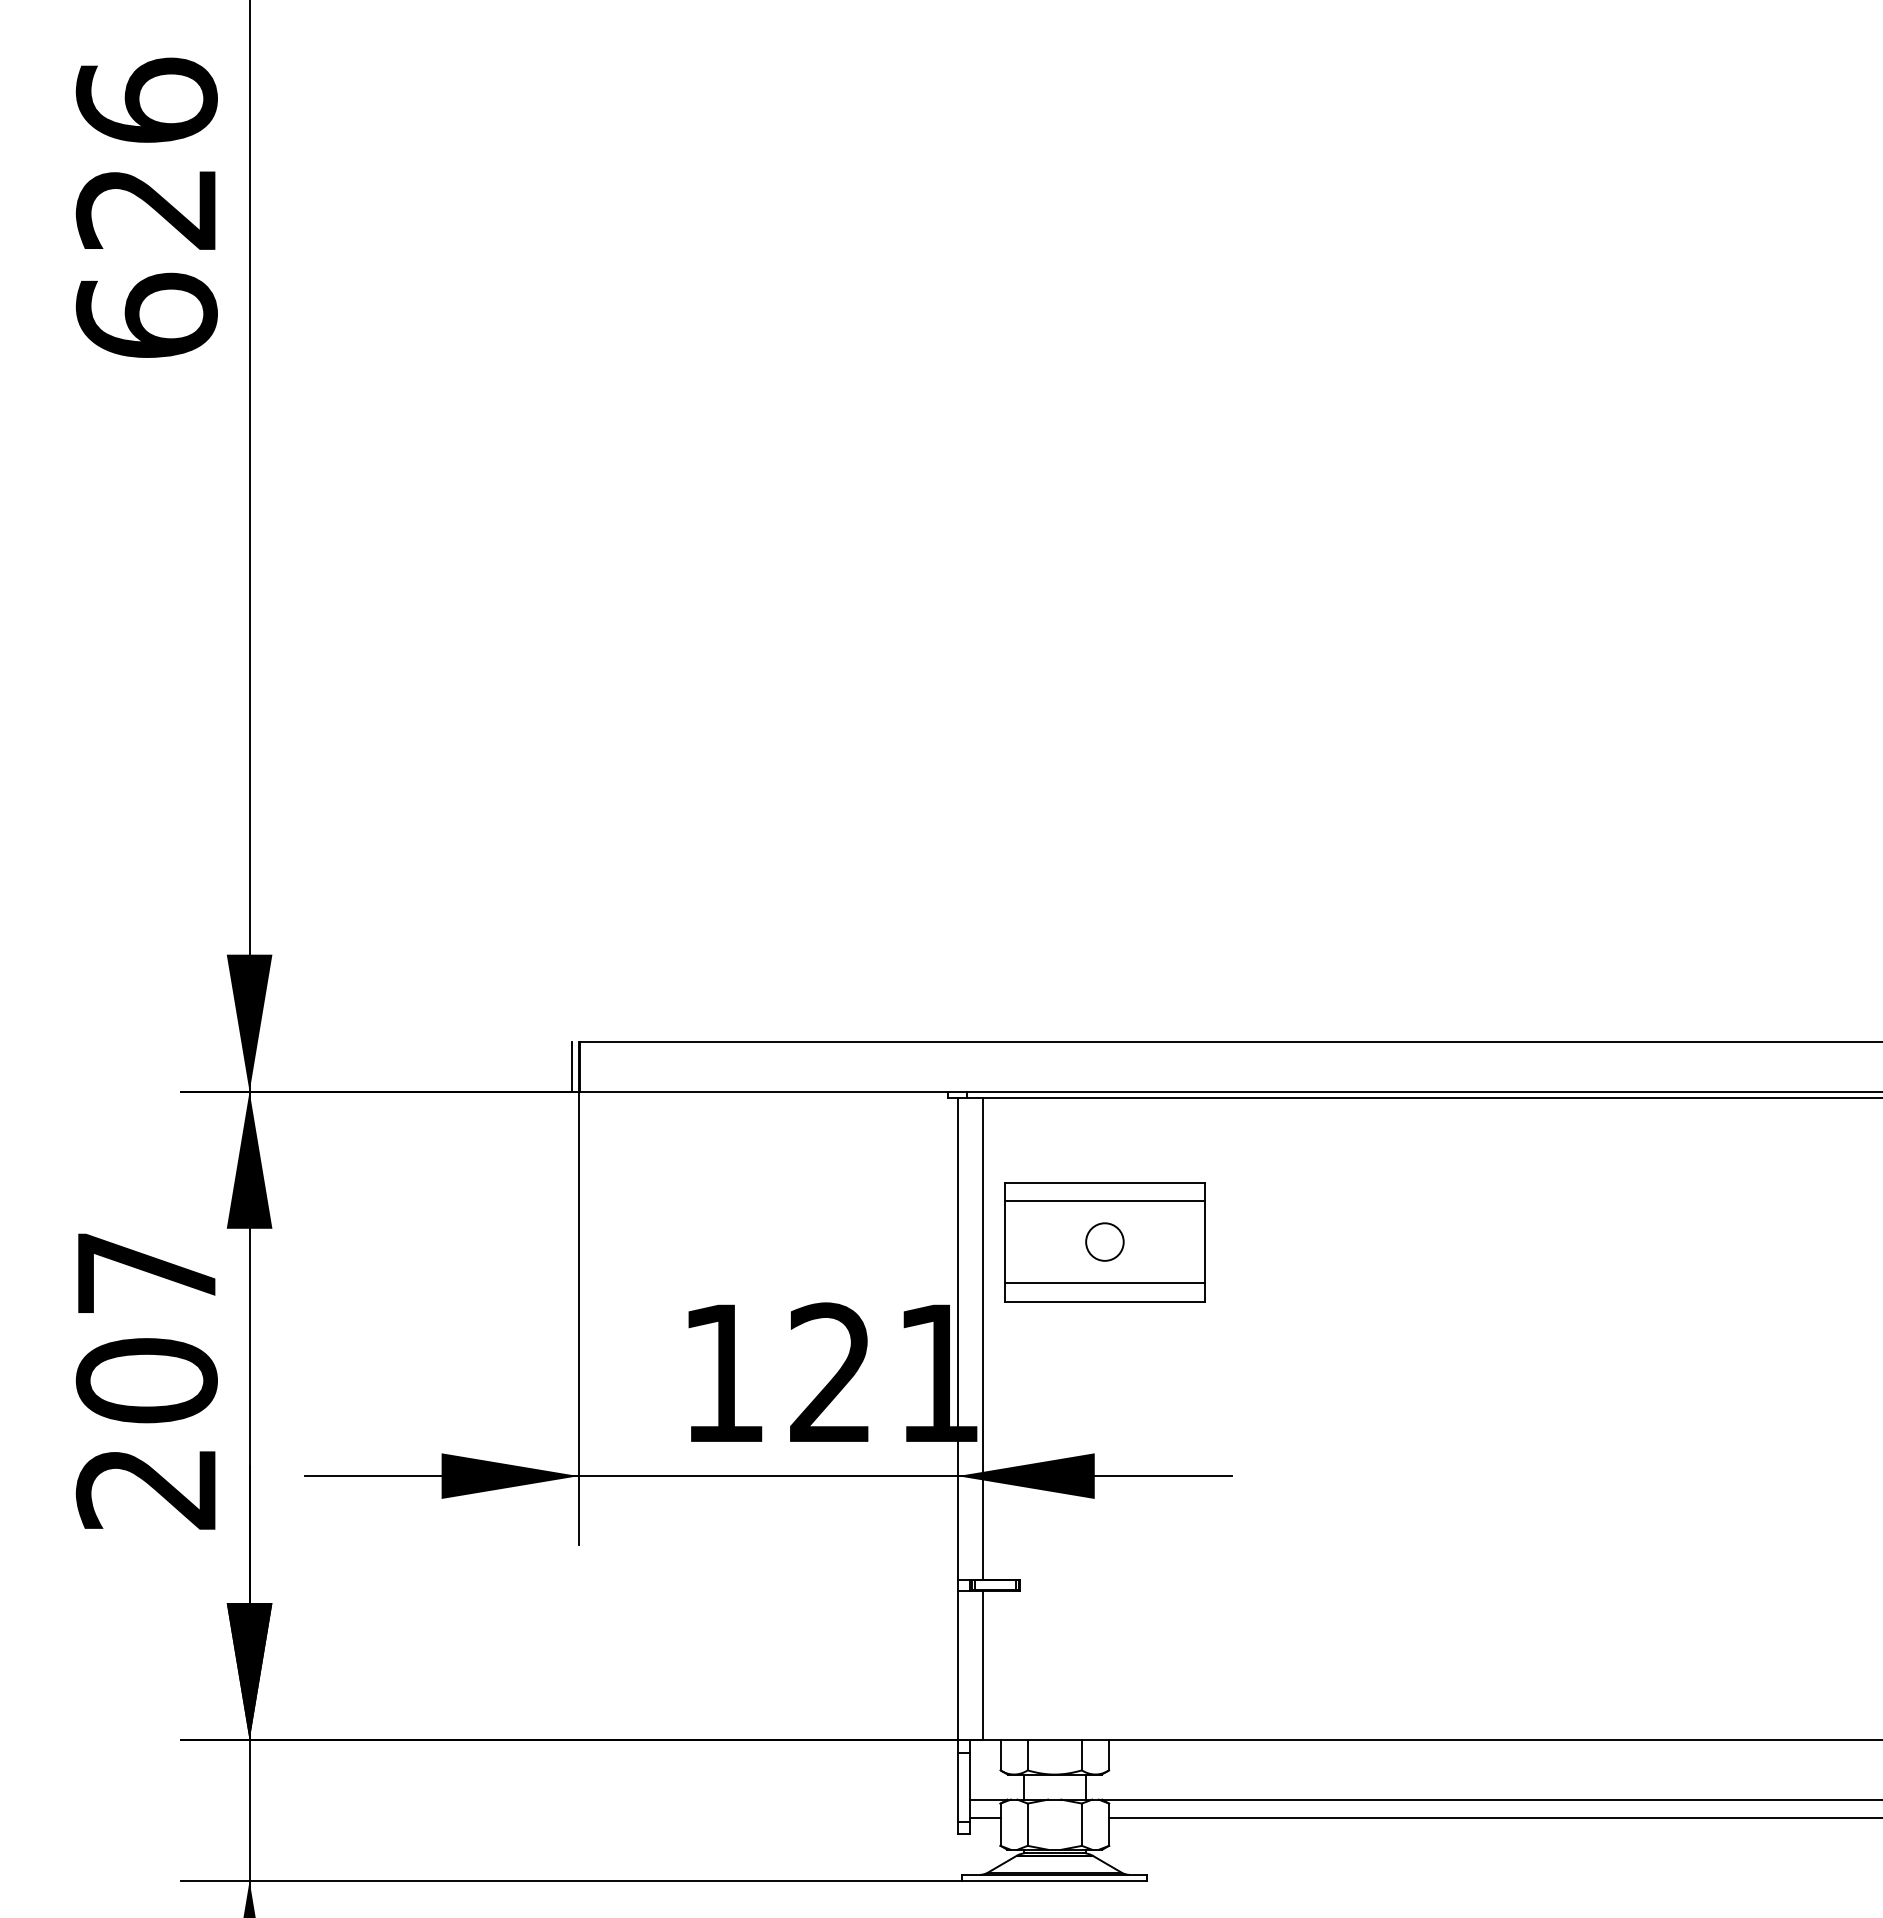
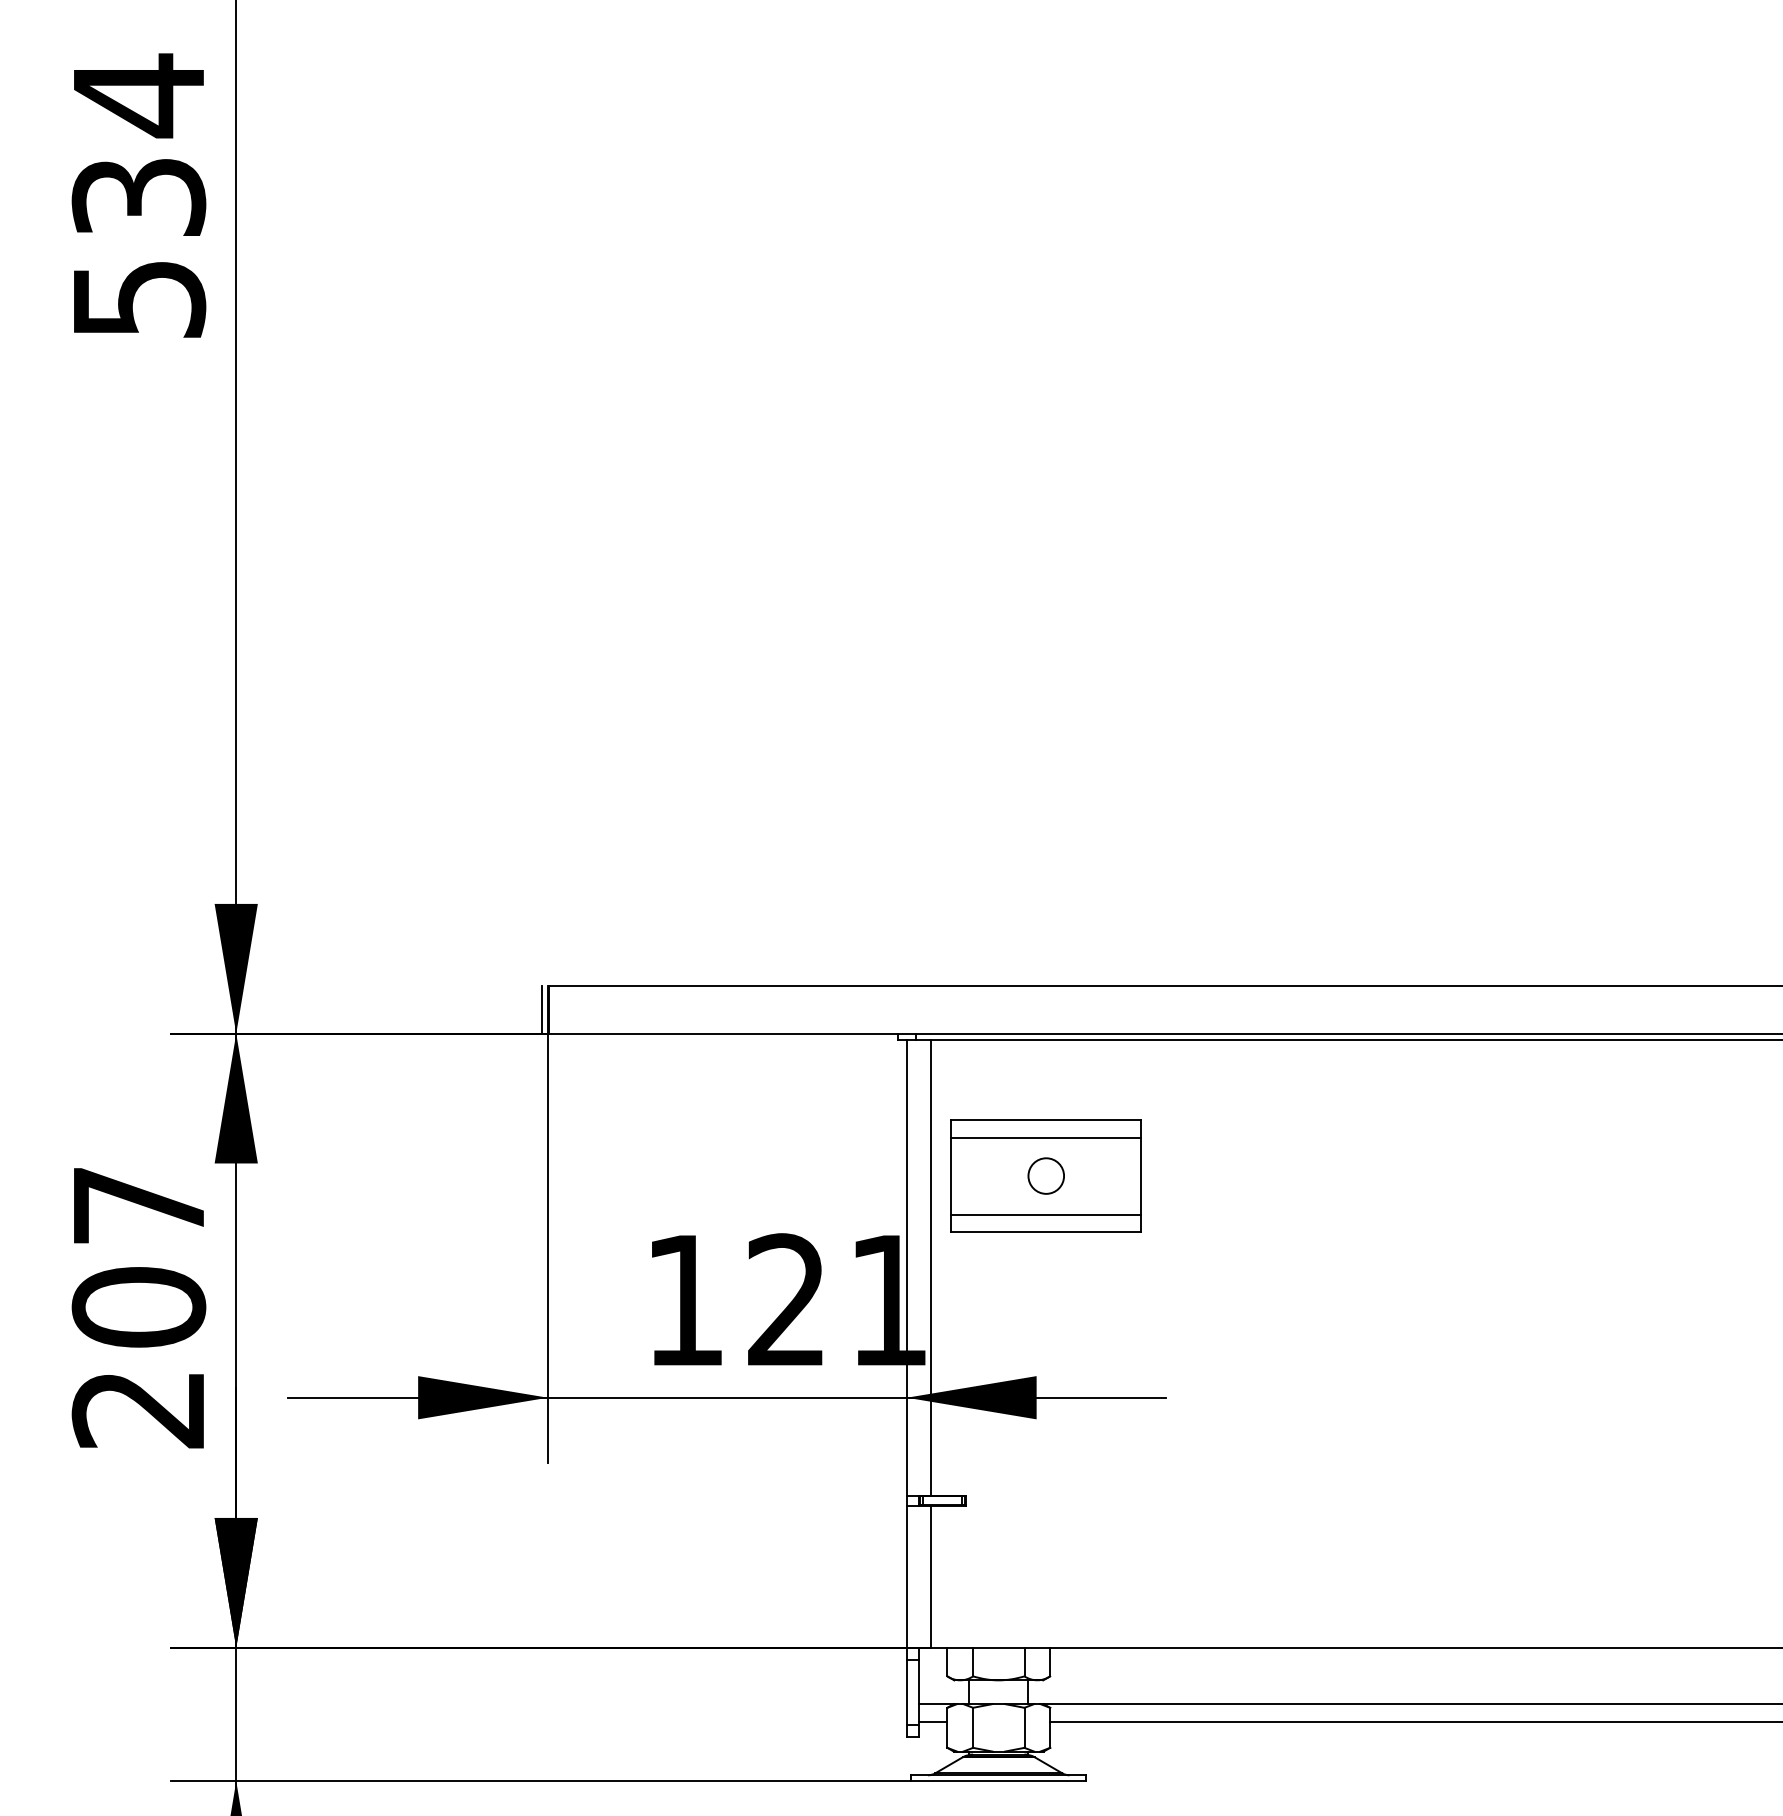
text: (146, 206) -> (138, 195), 626 -> 534

